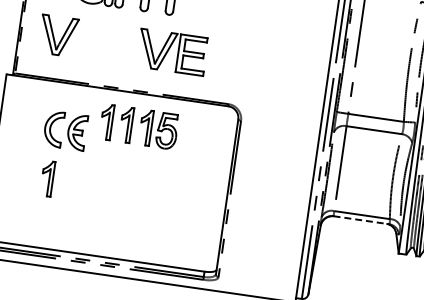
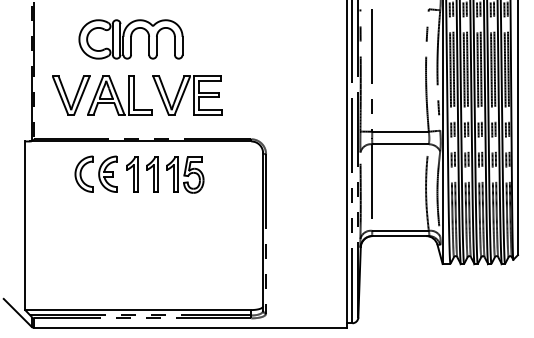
part: (105, 42) -> (119, 95), added
part: (64, 129) -> (95, 173), moved
part: (47, 178) -> (81, 239), removed
line: (362, 220) -> (401, 236), dashed -> solid

